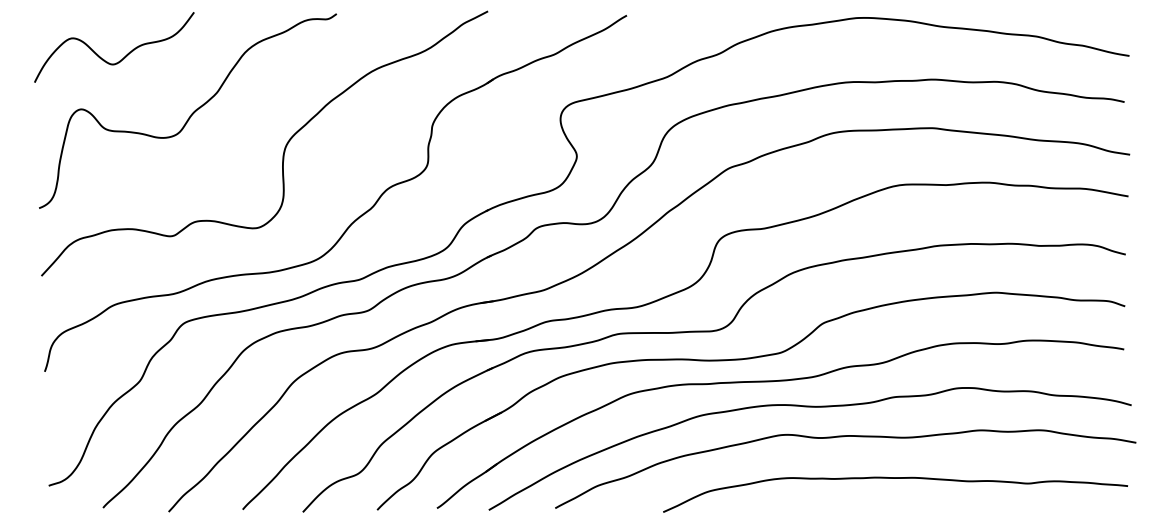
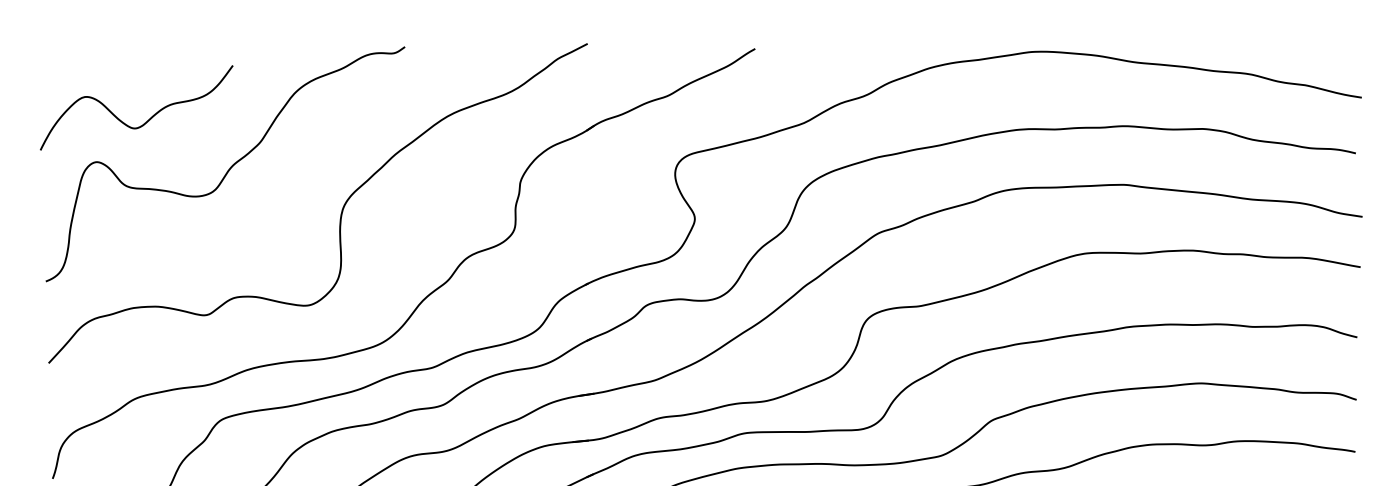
curve: (124, 56) -> (148, 118), moved

